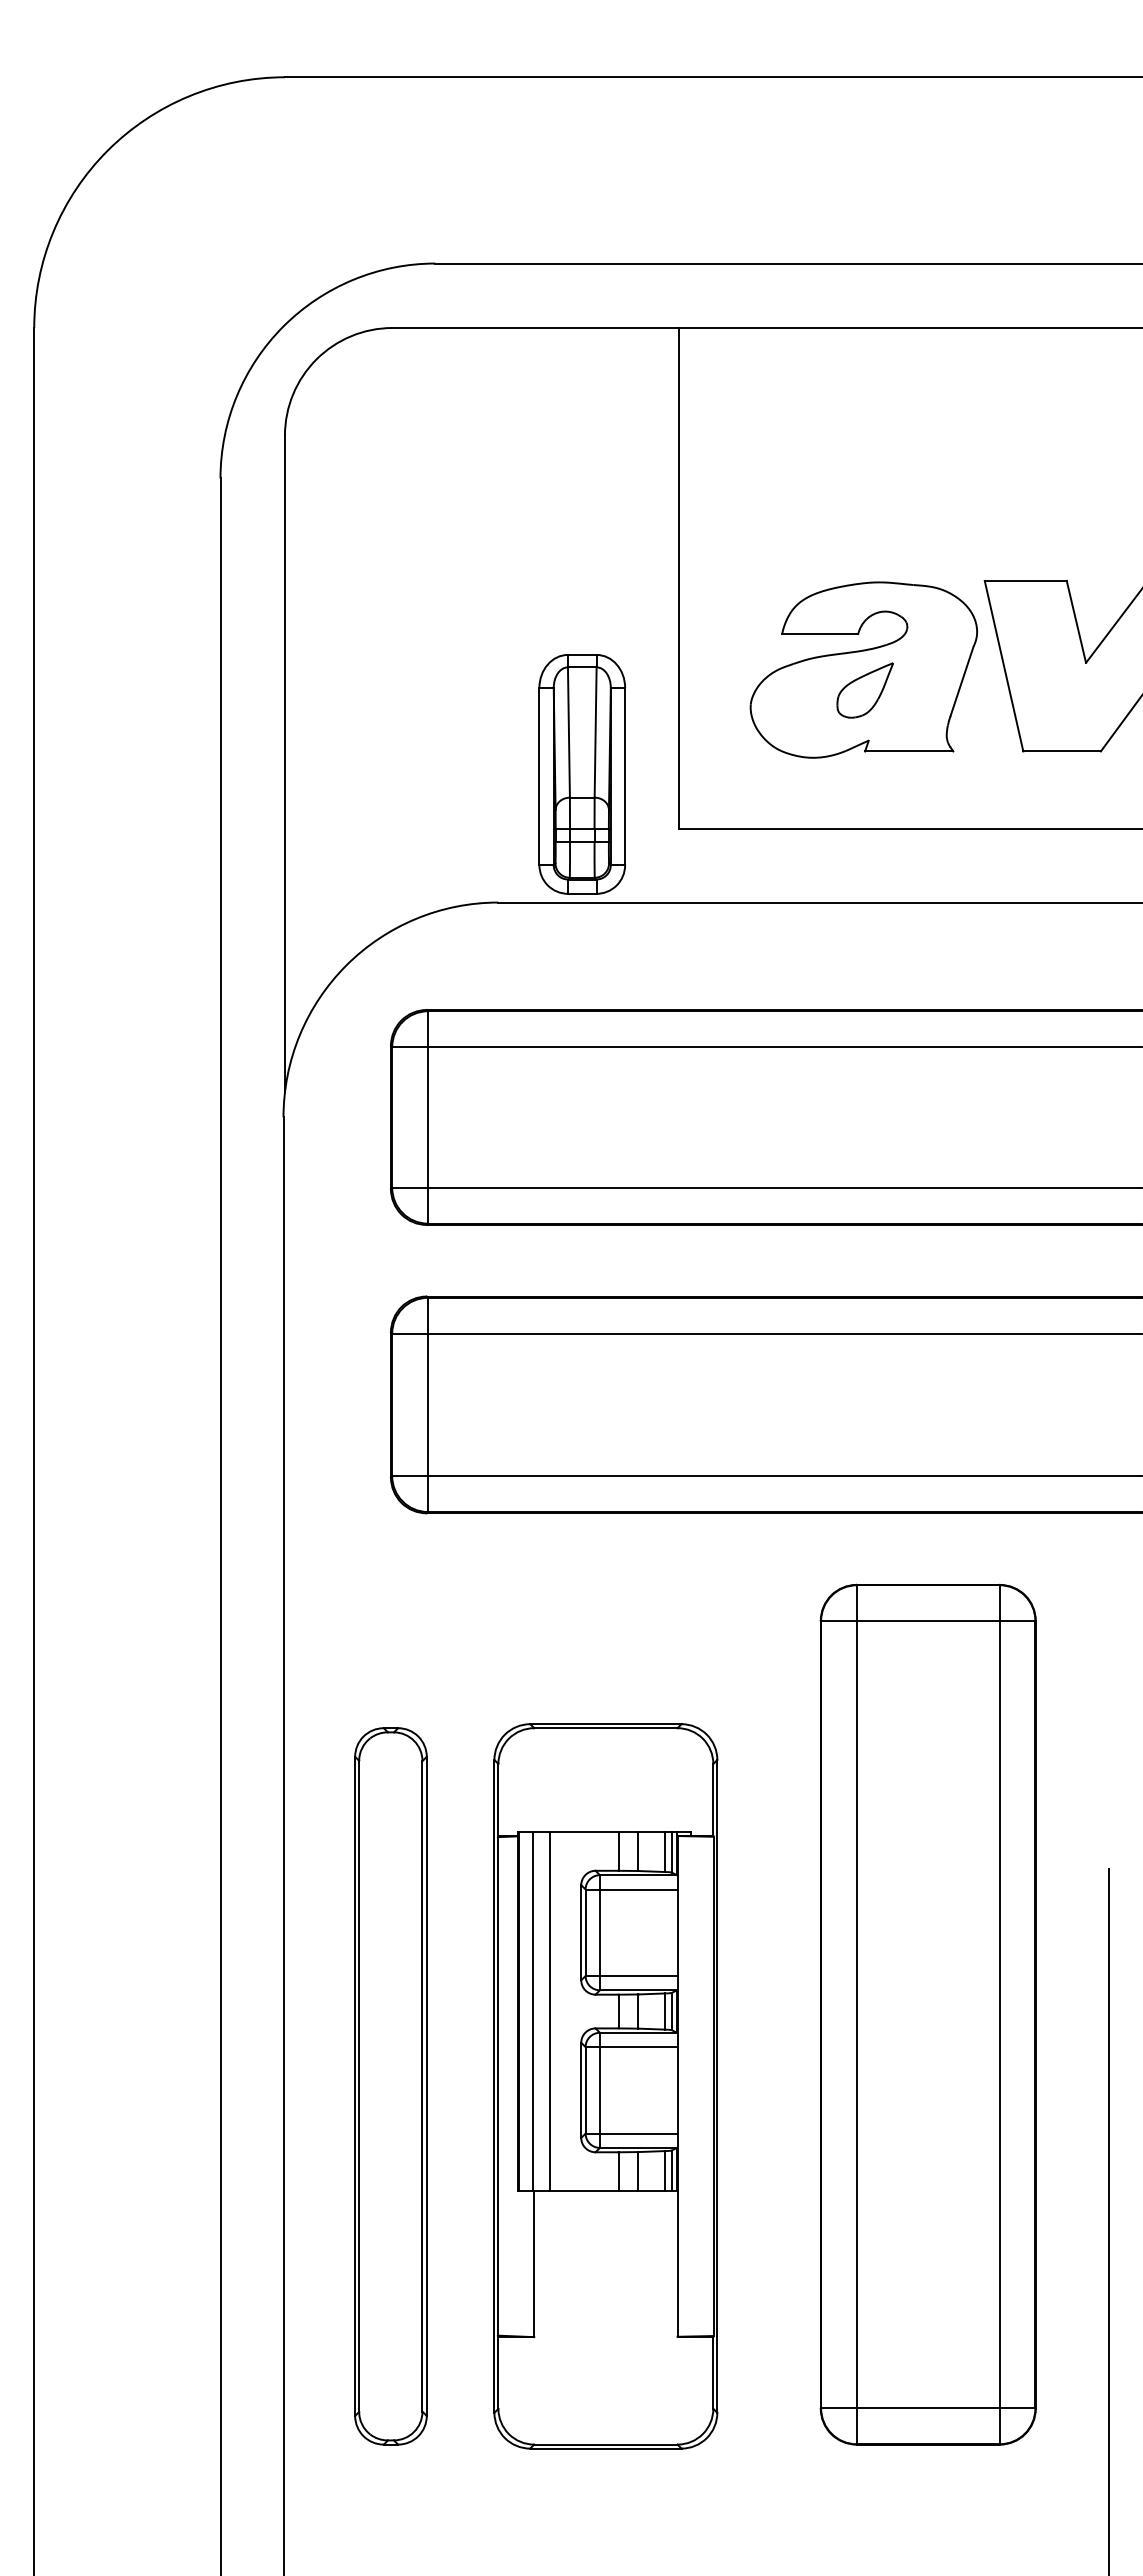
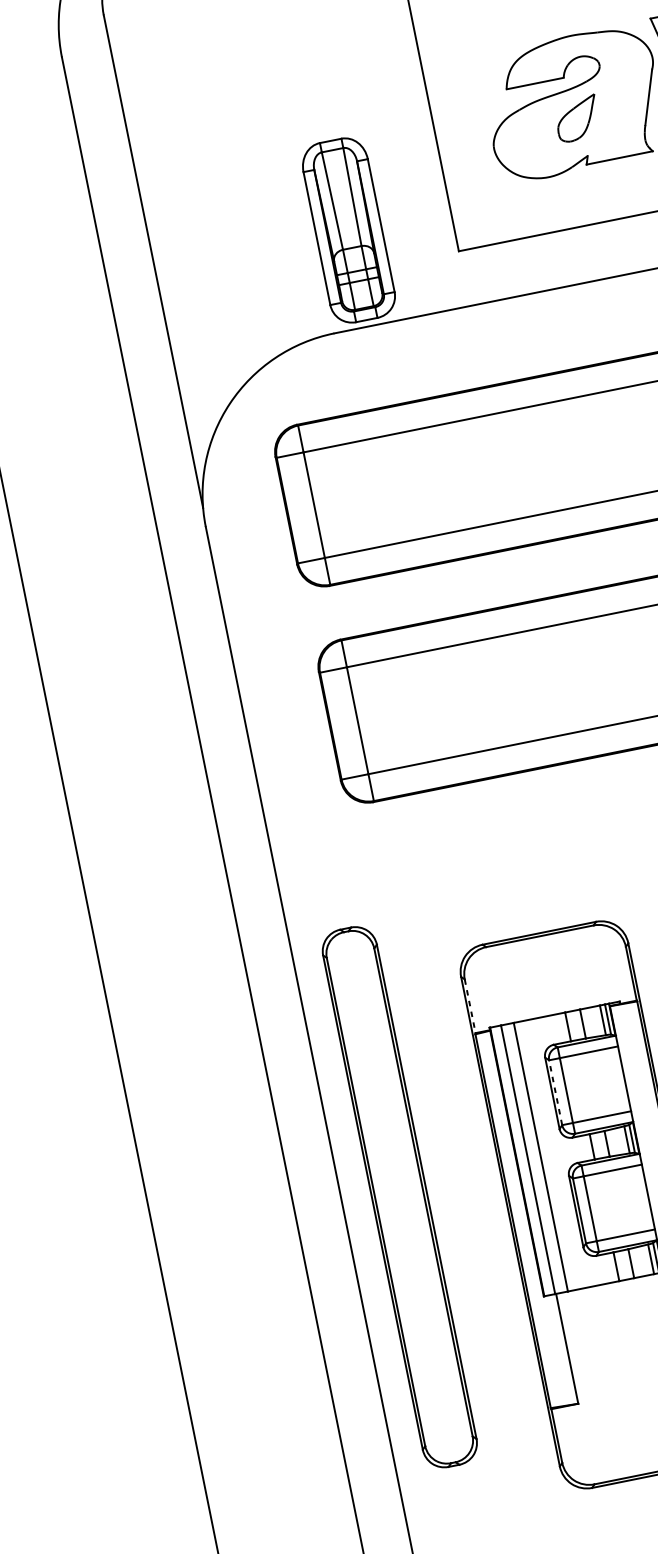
part: (581, 774) -> (348, 230), moved
line: (498, 1799) -> (470, 1005), solid -> dashed
line: (585, 1932) -> (555, 1092), solid -> dashed
part: (390, 2086) -> (399, 1197), moved

